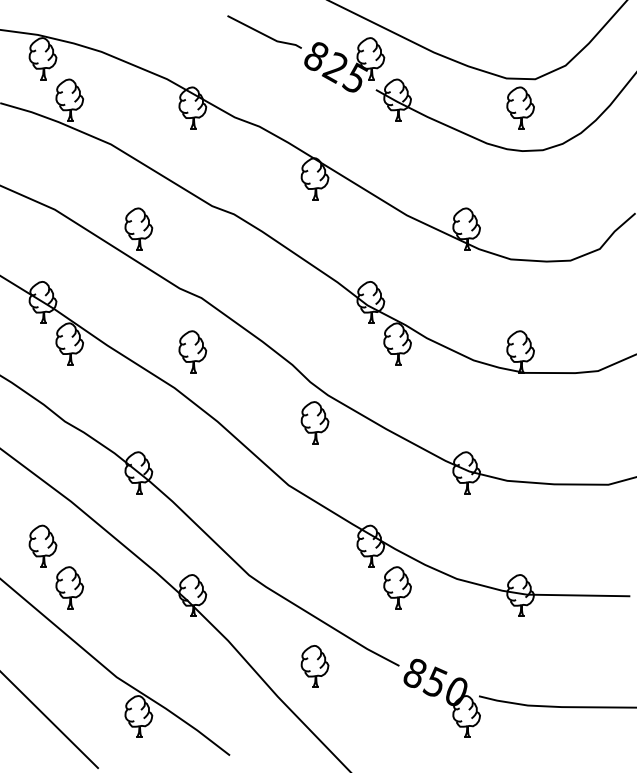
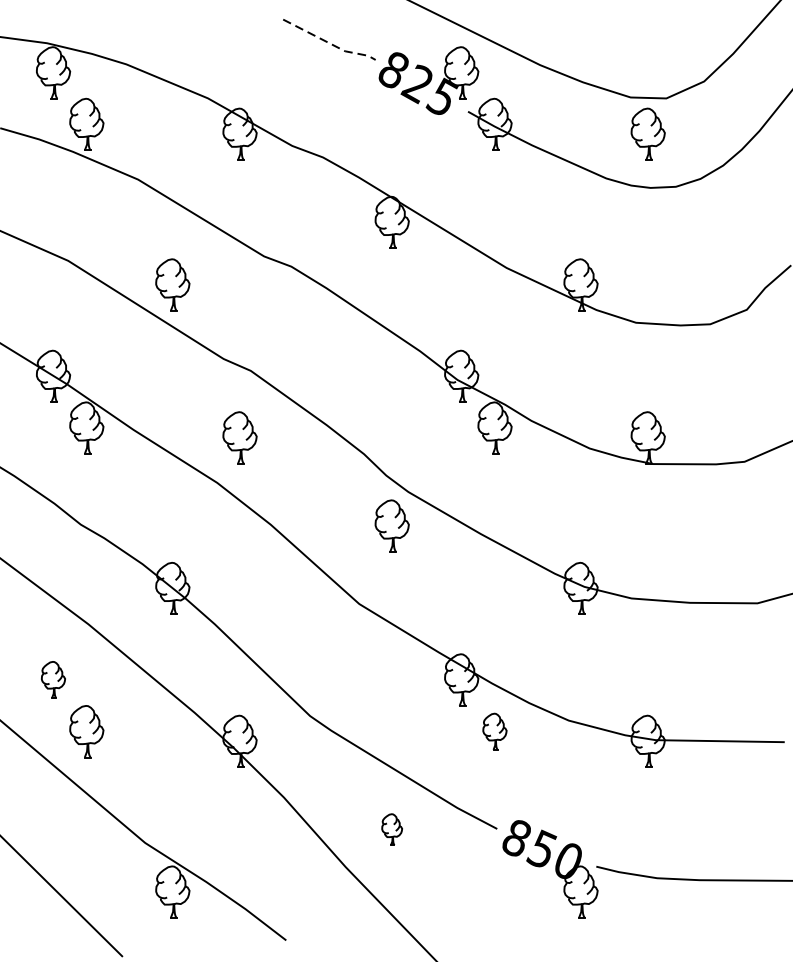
line: (264, 35) -> (329, 43), solid -> dashed
part: (42, 545) -> (52, 678), size x0.7
part: (397, 587) -> (494, 731), size x0.7
part: (314, 666) -> (391, 829), size x0.6

